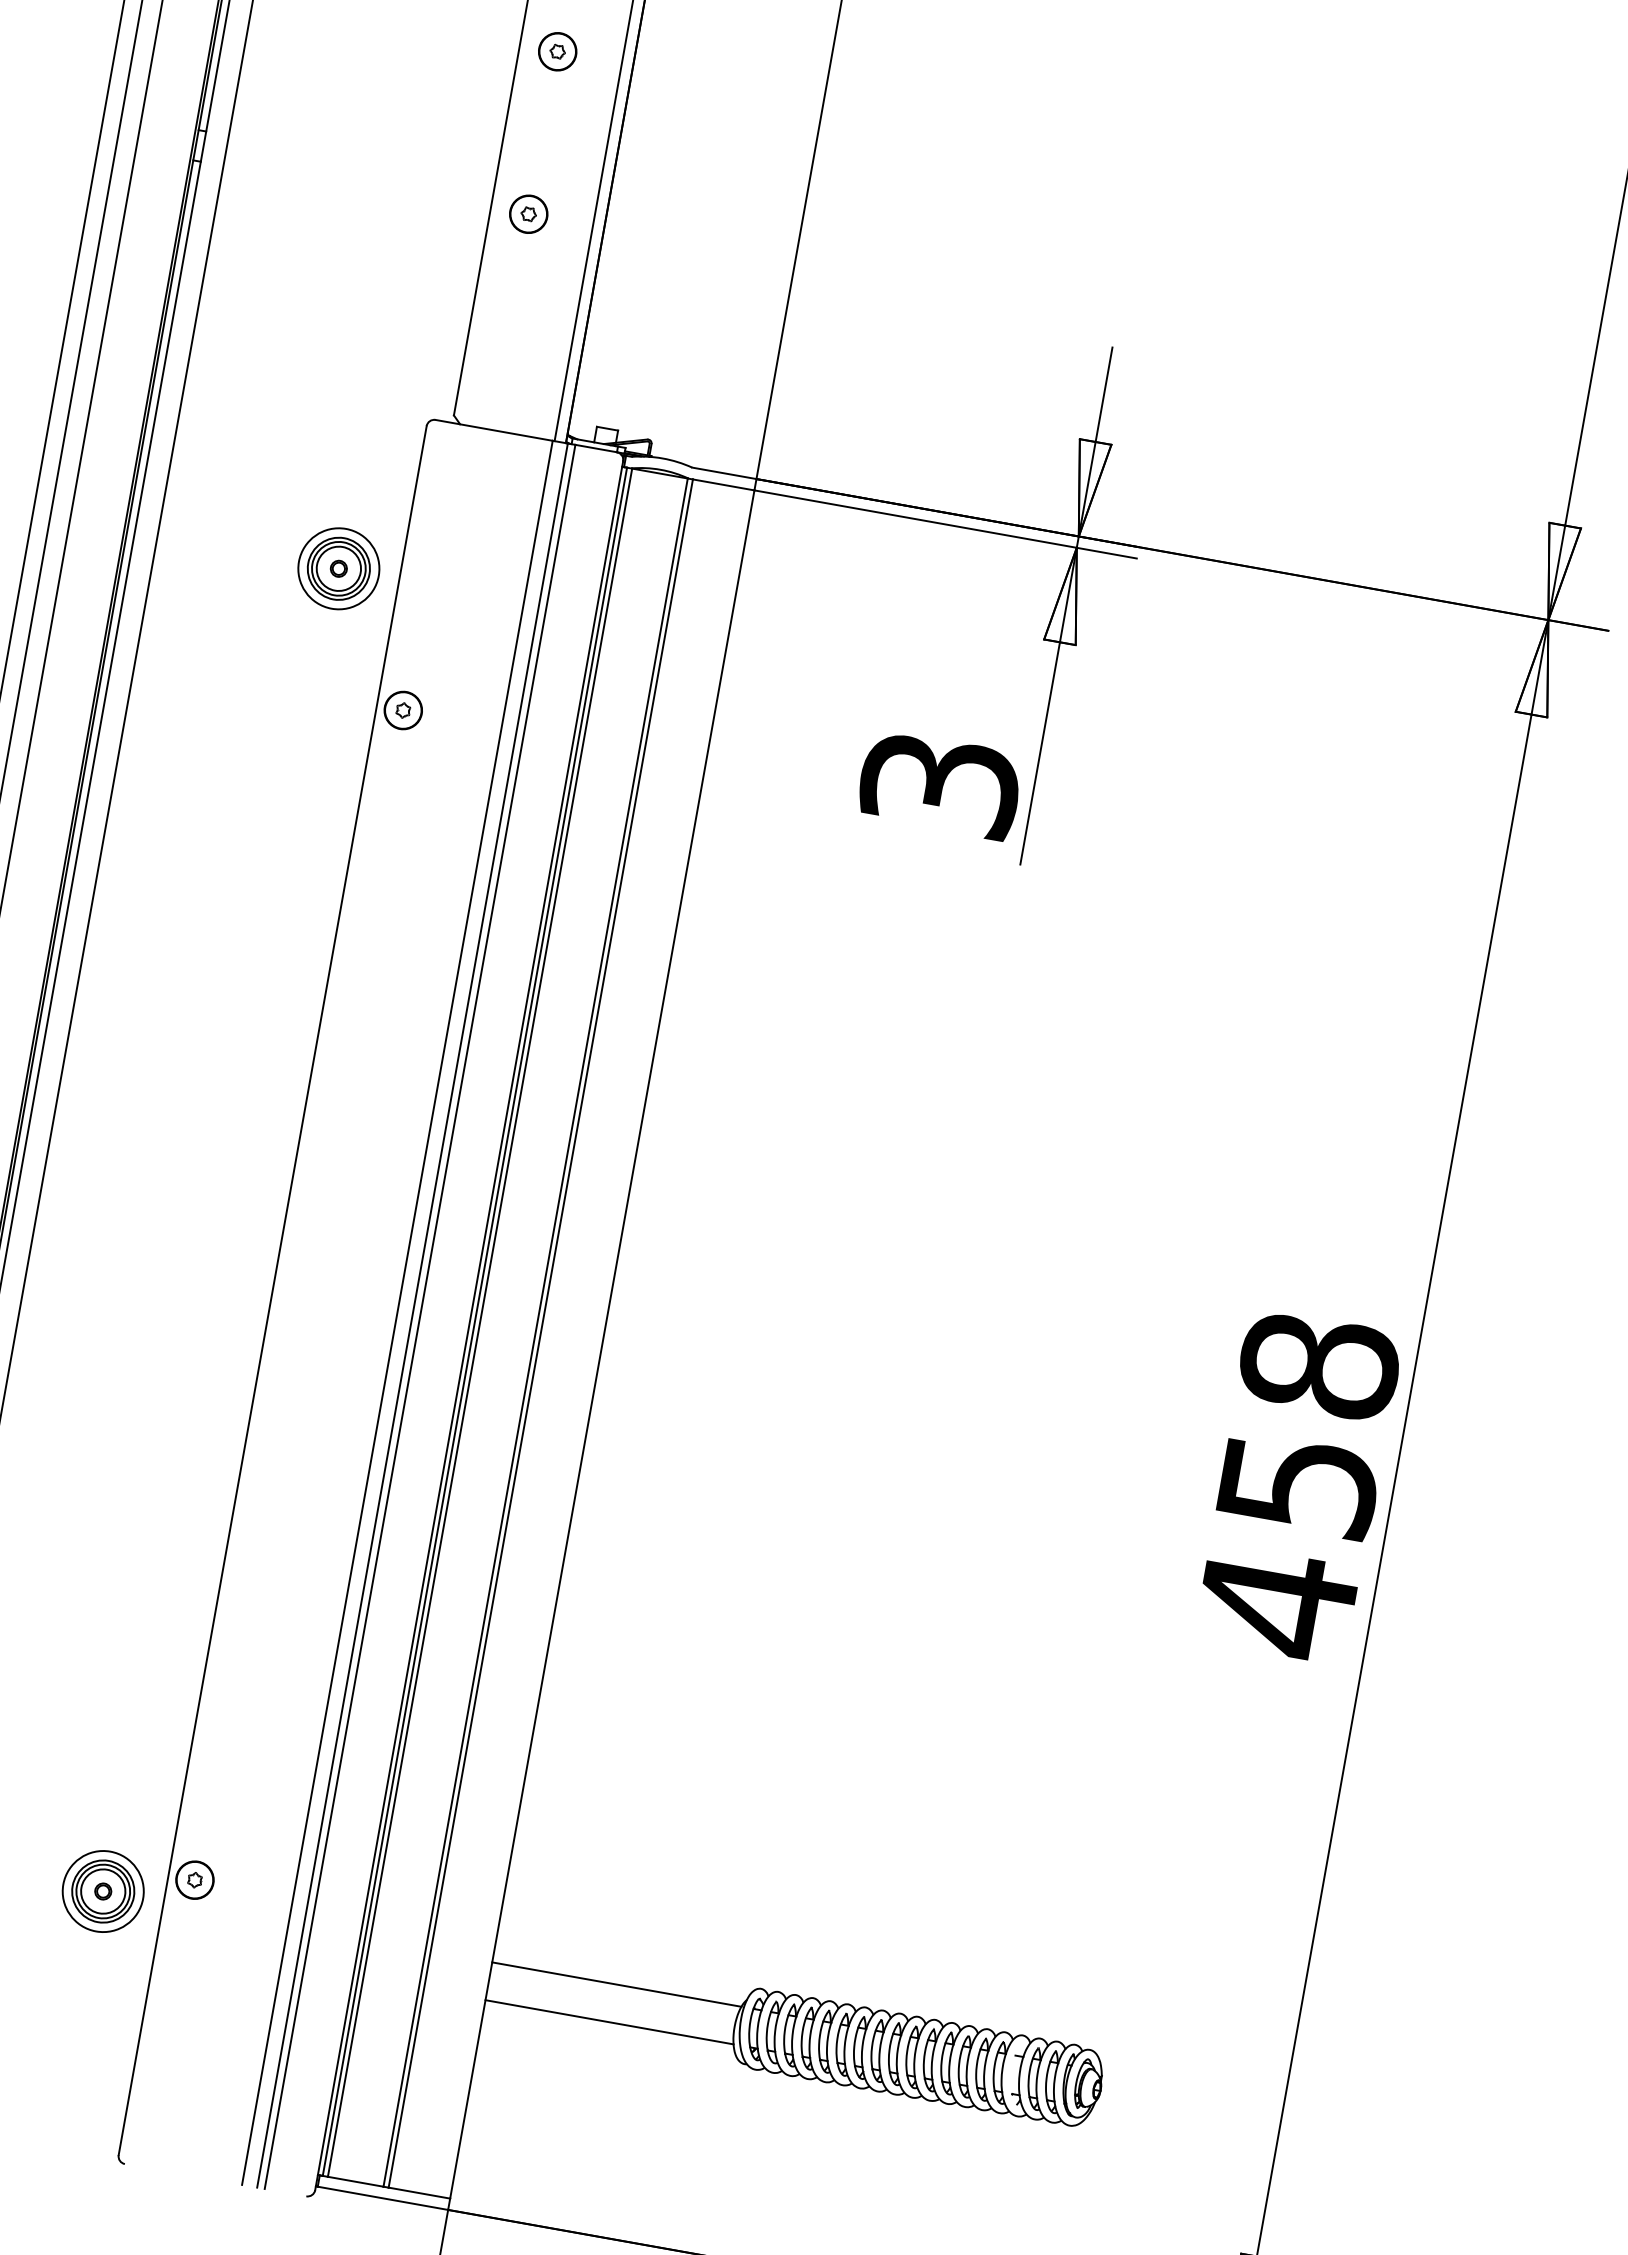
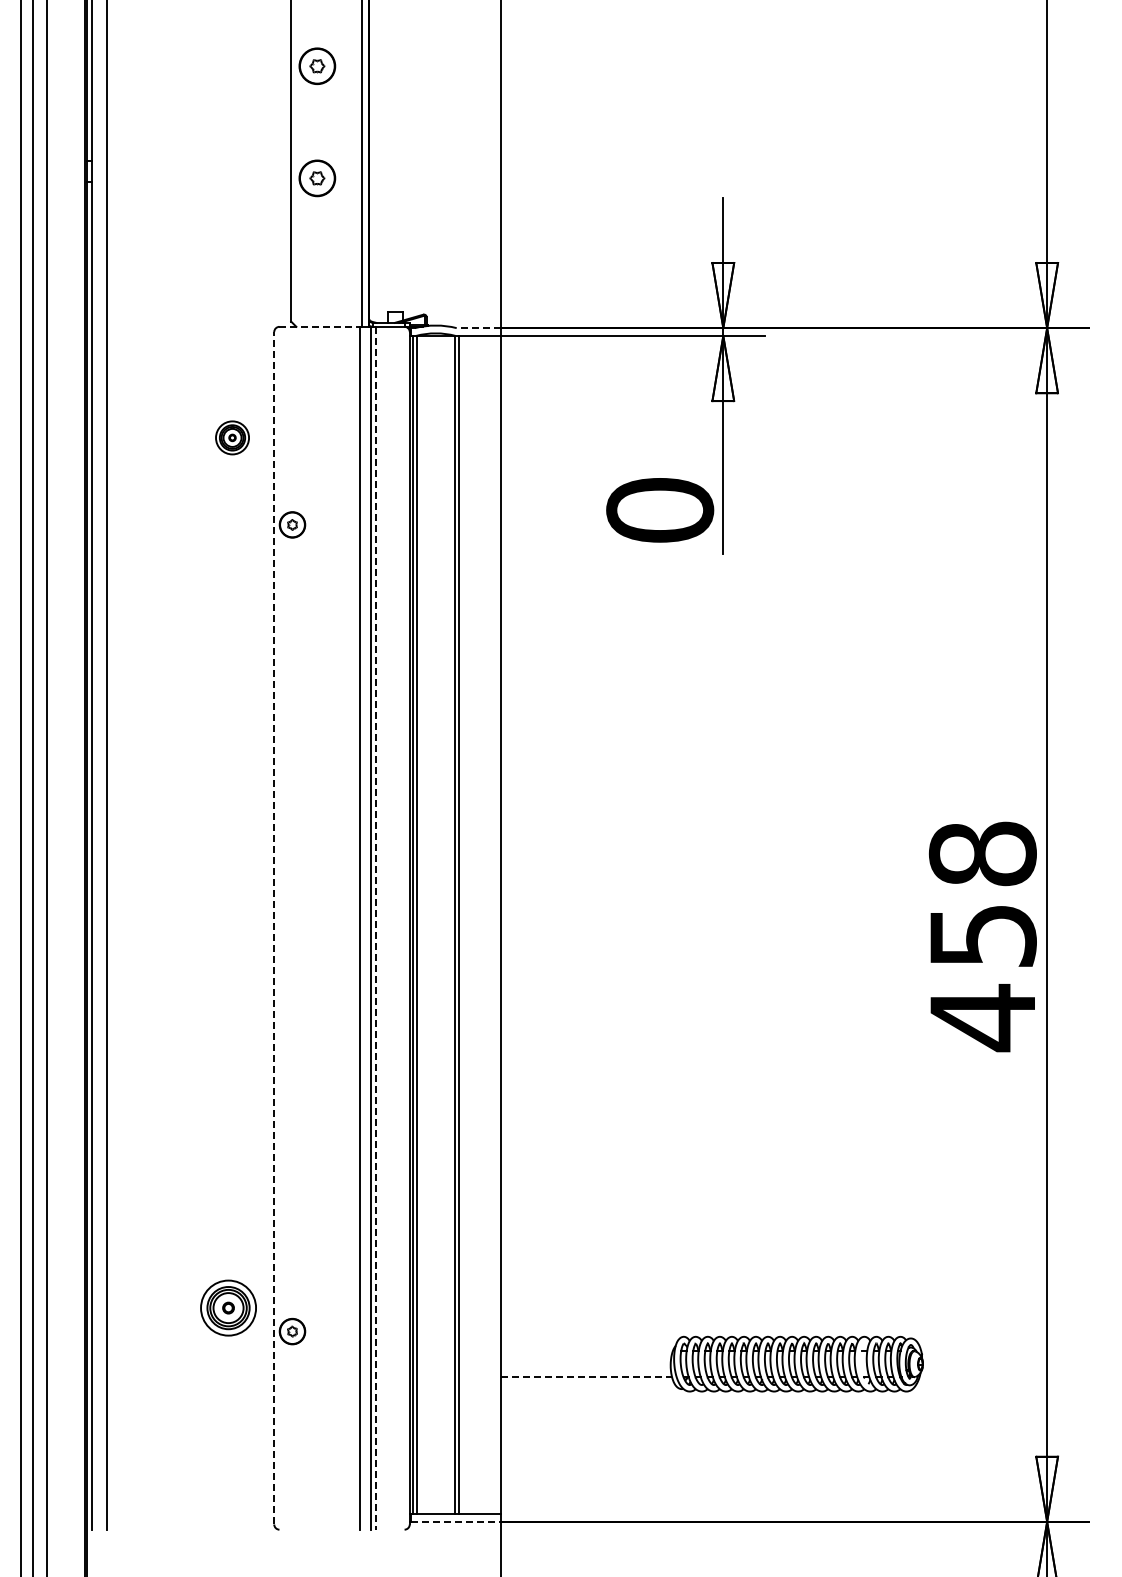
part: (556, 50) -> (316, 65), size x1.4
part: (527, 212) -> (316, 177), size x1.4
line: (495, 430) -> (320, 326), solid -> dashed
line: (723, 473) -> (478, 328), solid -> dashed
part: (338, 568) -> (232, 437), size x0.6
text: (940, 784) -> (660, 510), 3 -> 0
line: (273, 1289) -> (274, 927), solid -> dashed
line: (419, 1317) -> (375, 928), solid -> dashed
part: (103, 1890) -> (228, 1307), moved
line: (616, 1984) -> (586, 1351), removed
line: (609, 2022) -> (586, 1377), solid -> dashed
line: (383, 2197) -> (456, 1521), solid -> dashed

